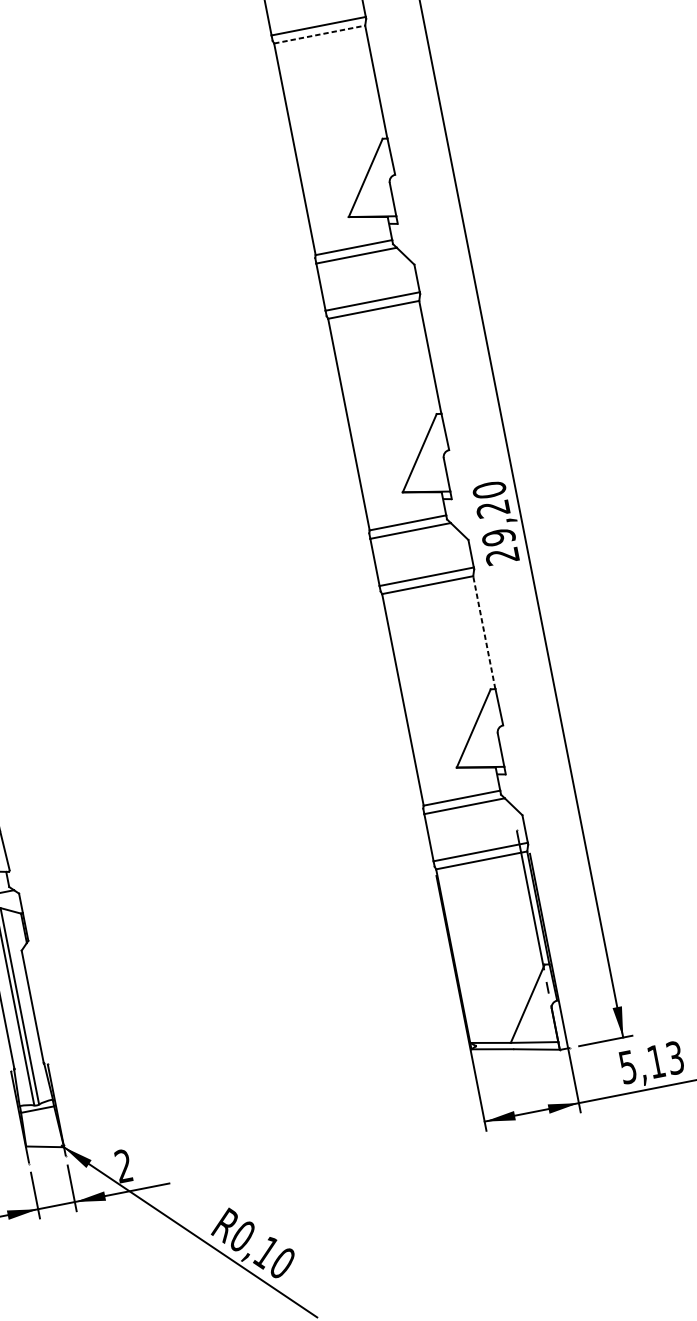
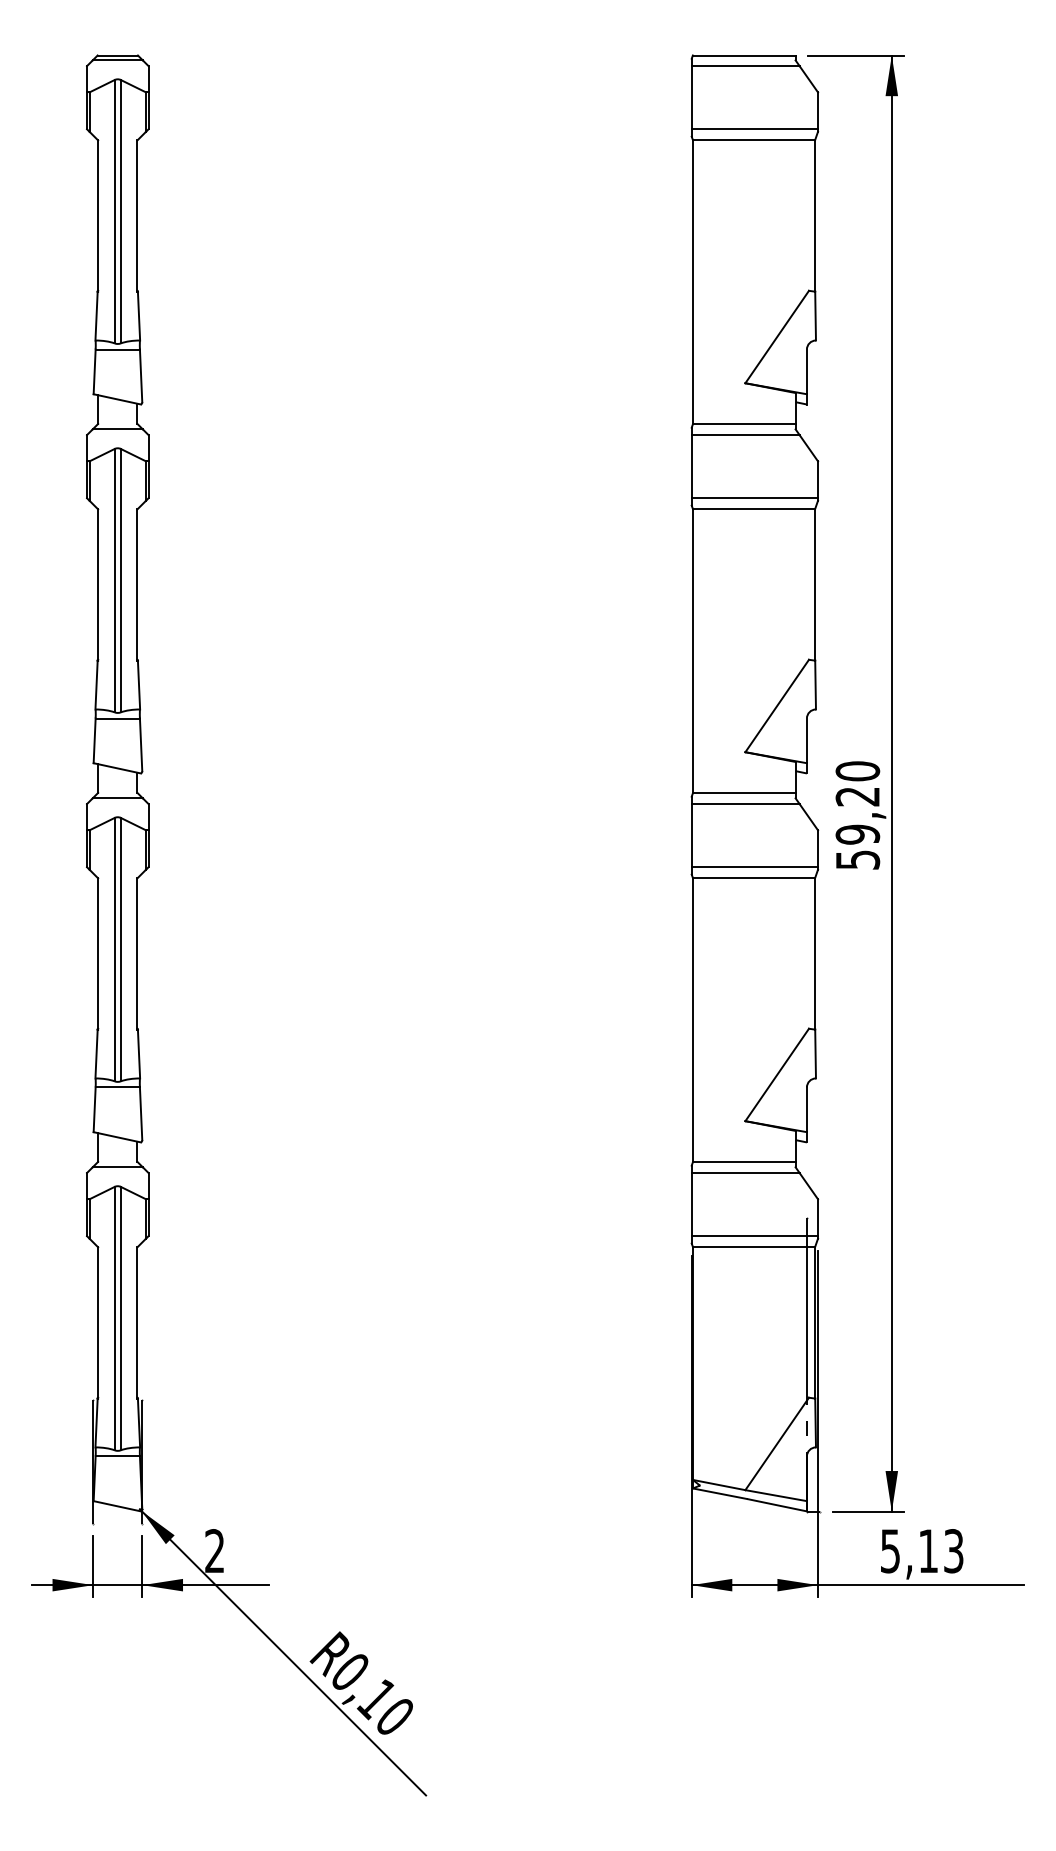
line: (320, 34) -> (754, 140), dashed -> solid
text: (502, 555) -> (857, 859), 29,20 -> 59,20
line: (484, 632) -> (815, 953), dashed -> solid

